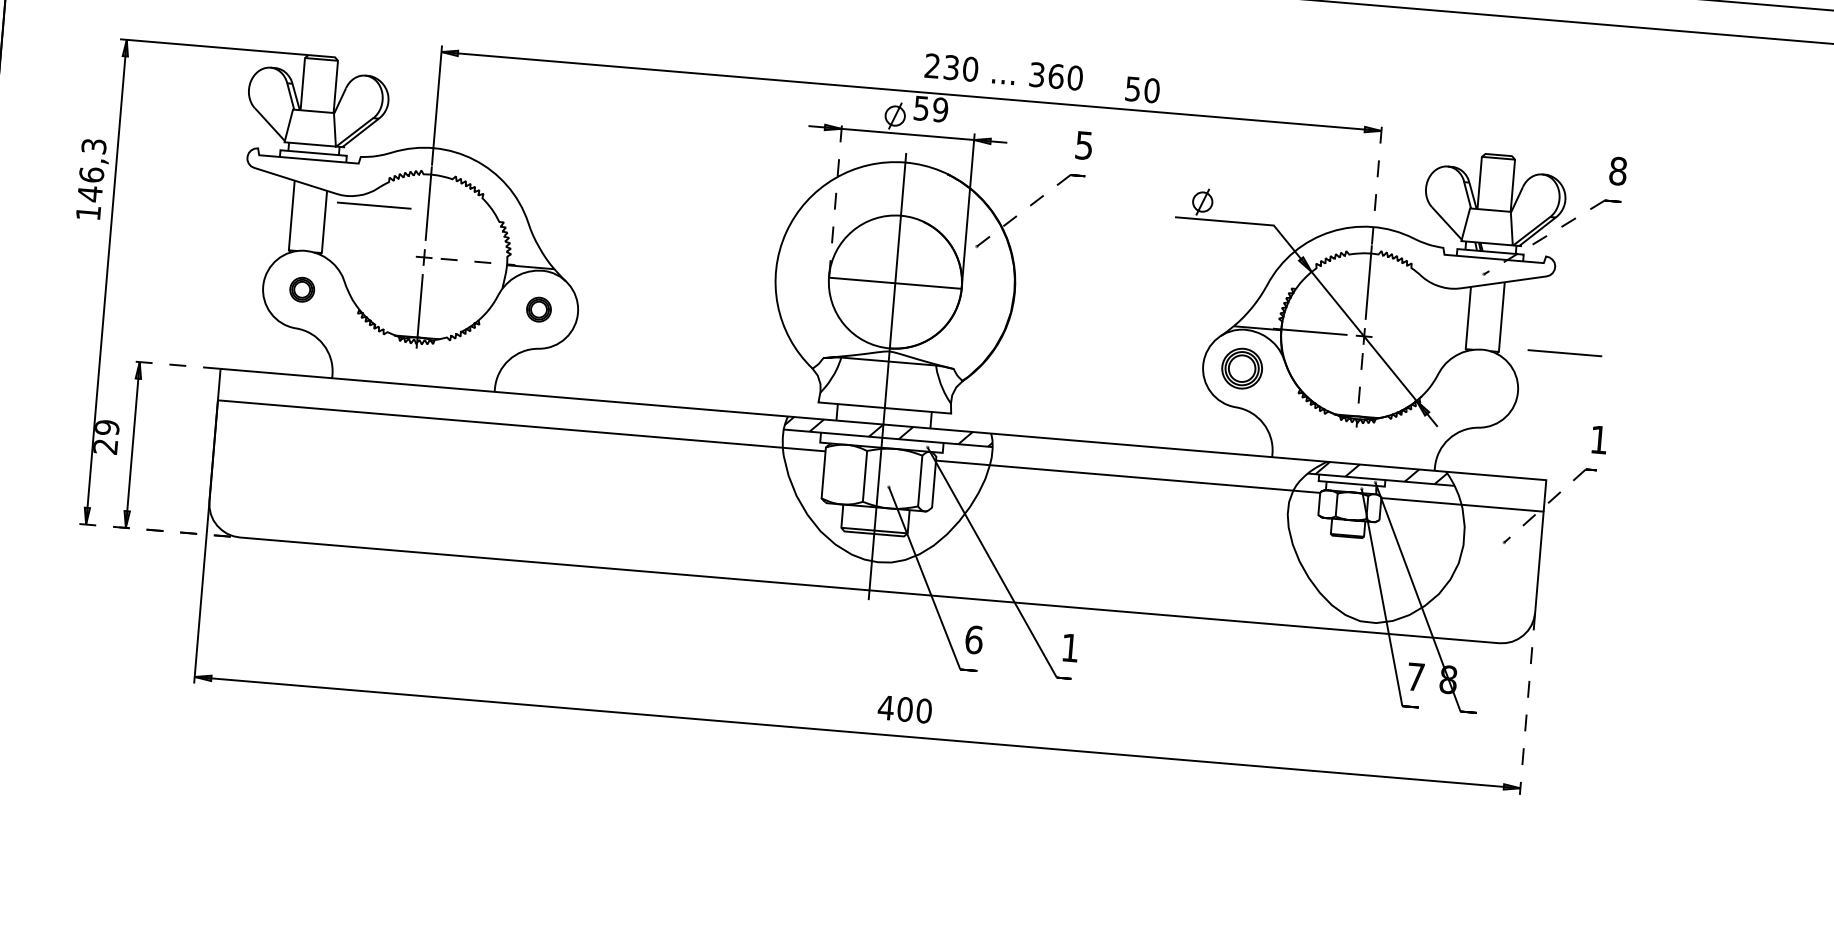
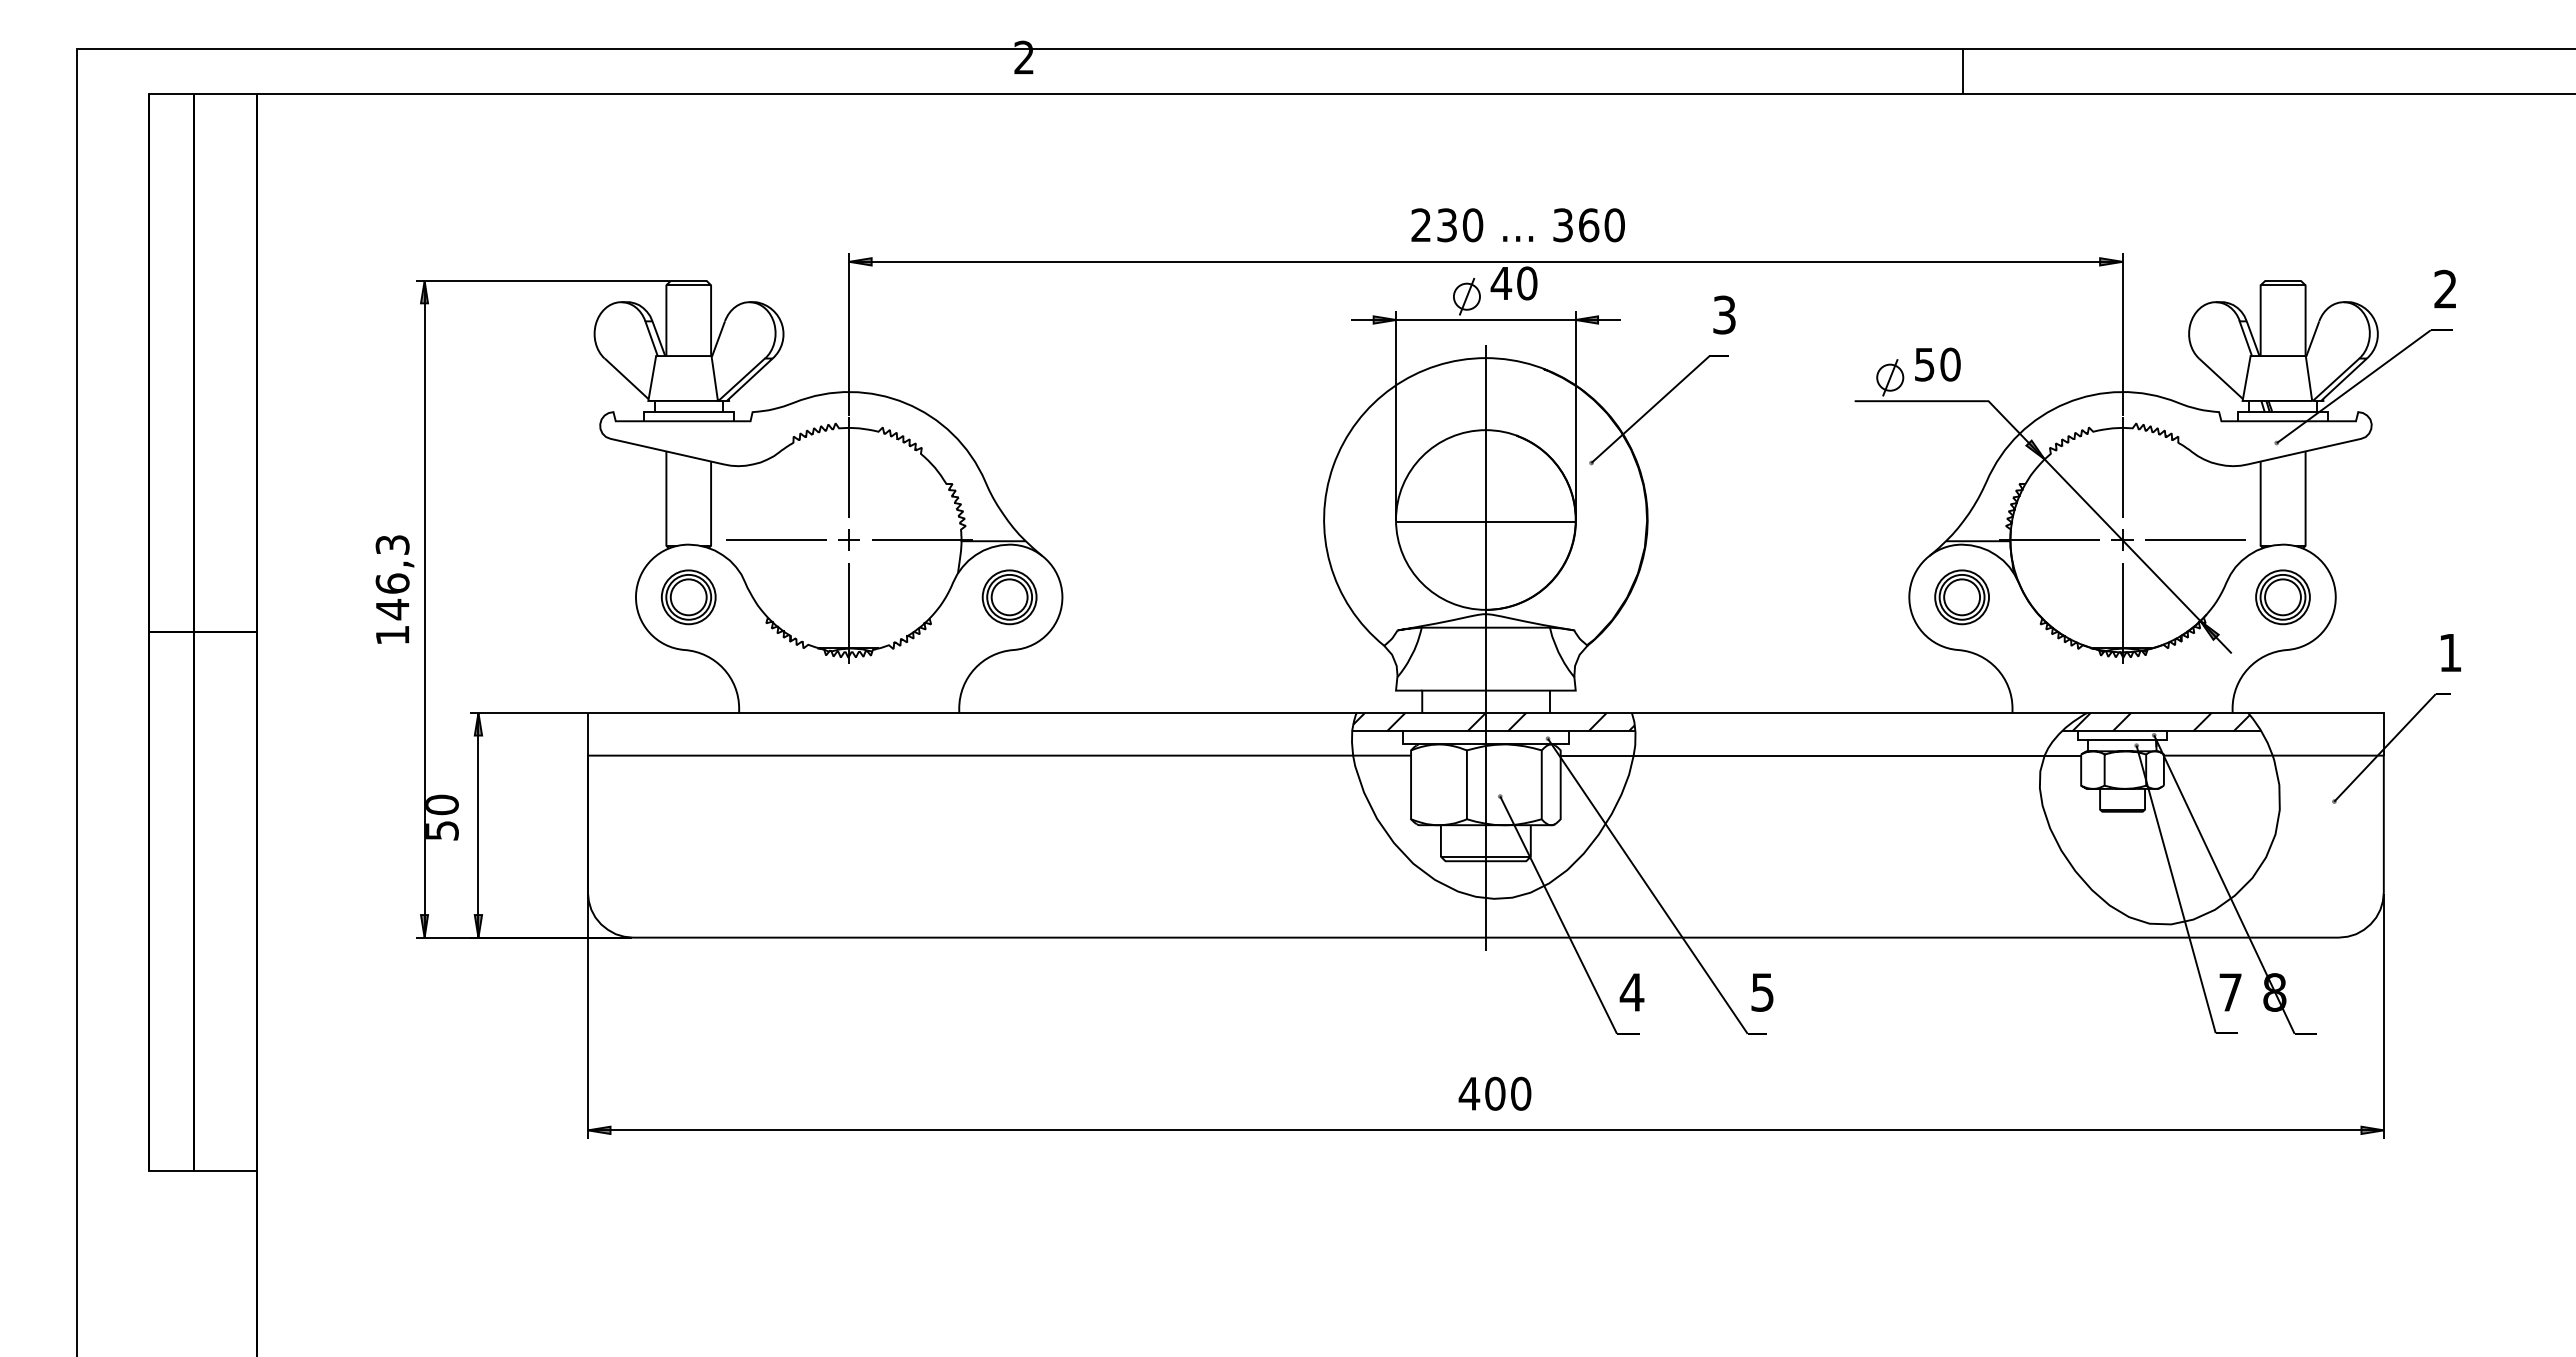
text: (1003, 72) -> (1517, 225), moved
text: (1142, 89) -> (1937, 364), moved
text: (930, 109) -> (1513, 283), 59 -> 40
text: (1084, 145) -> (1724, 314), 5 -> 3
text: (1618, 170) -> (2445, 288), 8 -> 2
text: (92, 179) -> (394, 589), moved
line: (1376, 183) -> (2122, 333), dashed -> solid
line: (835, 199) -> (1396, 415), dashed -> solid
line: (374, 205) -> (776, 539), moved
line: (1023, 210) -> (1650, 409), dashed -> solid
line: (1544, 238) -> (2353, 387), dashed -> solid
line: (478, 262) -> (922, 540), dashed -> solid
part: (301, 289) -> (688, 597), size x1.67
part: (538, 309) -> (1009, 597), size x1.67
line: (1564, 352) -> (2195, 539), moved
line: (176, 364) -> (528, 712), dashed -> solid
part: (1478, 388) -> (2282, 597), added
line: (1359, 390) -> (2122, 613), dashed -> solid
text: (106, 437) -> (442, 817), 29 -> 50
line: (1545, 505) -> (2385, 747), dashed -> solid
line: (220, 535) -> (606, 937), dashed -> solid
text: (973, 639) -> (1631, 992), 6 -> 4
text: (1070, 648) -> (1762, 992), 1 -> 5
line: (1527, 704) -> (2383, 1016), dashed -> solid
text: (904, 709) -> (1494, 1093), moved

